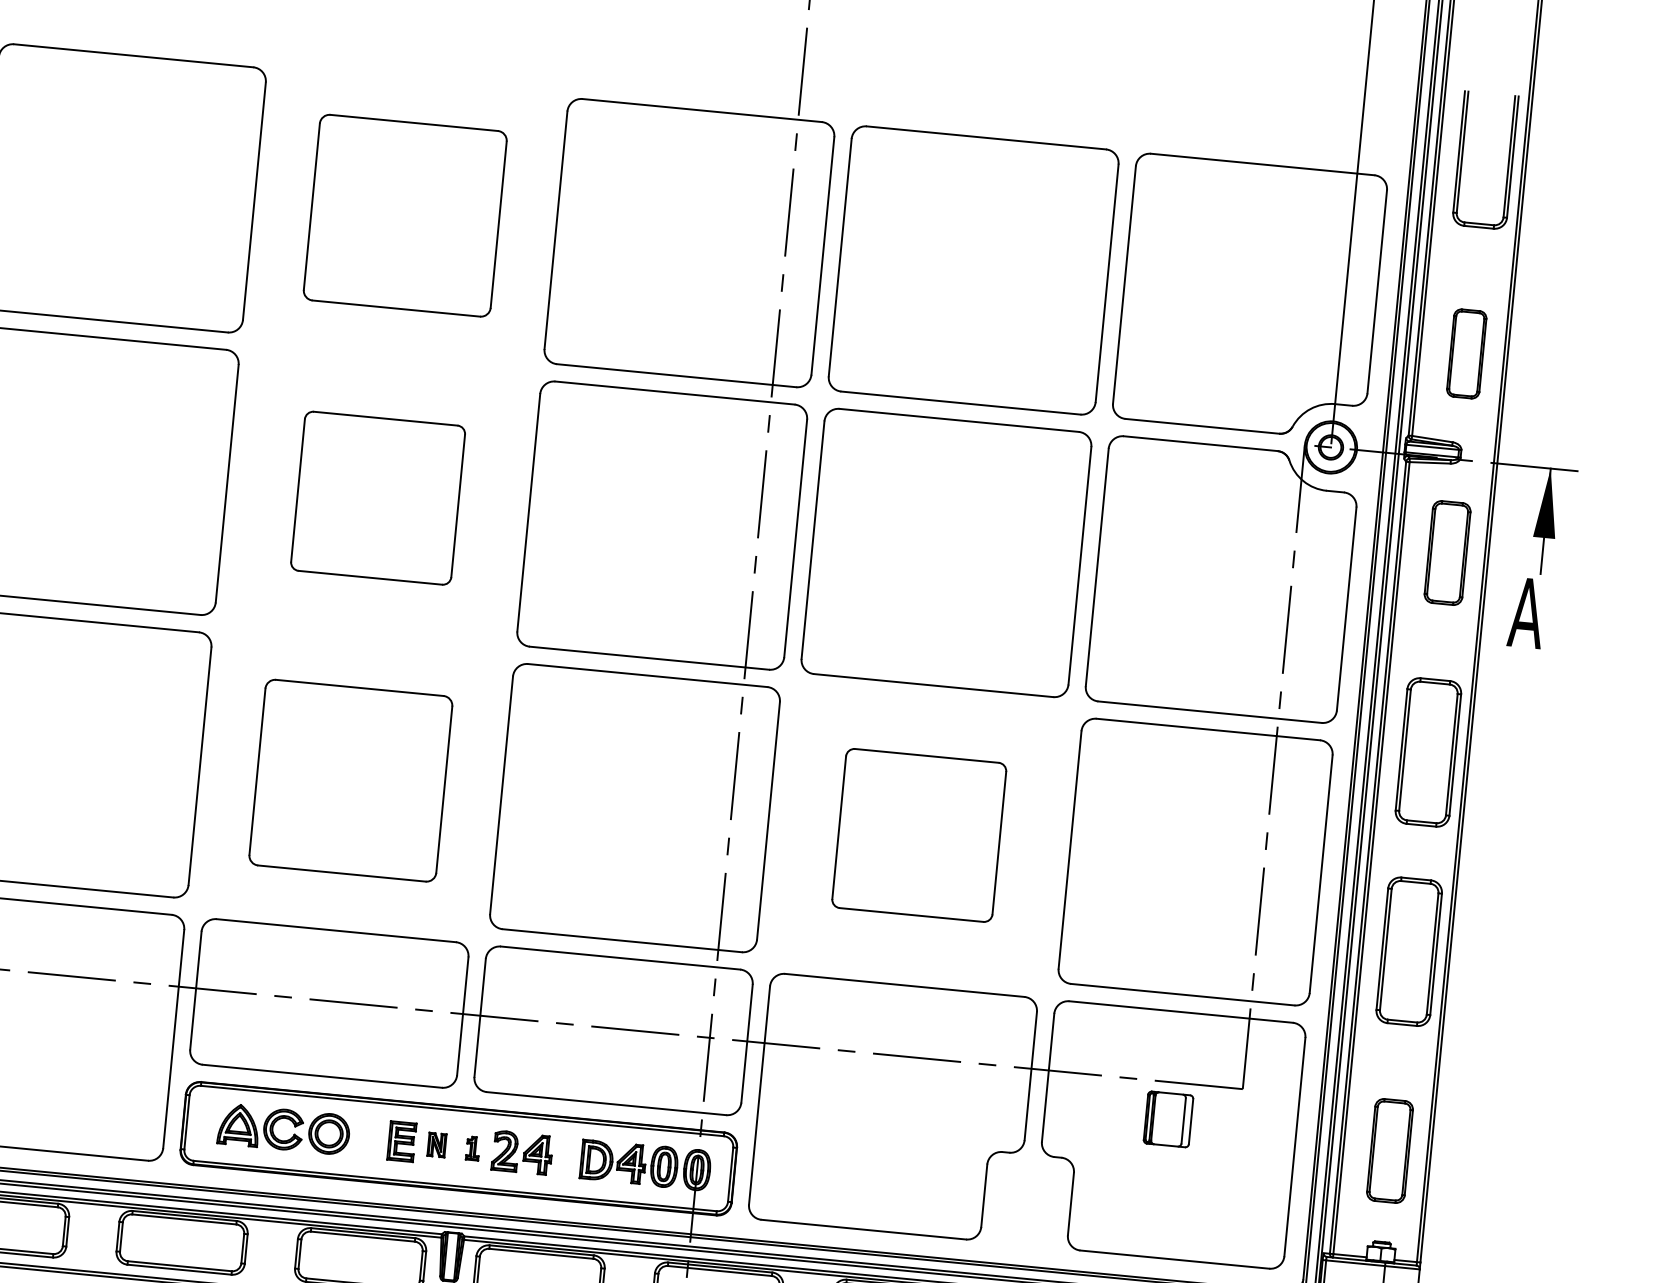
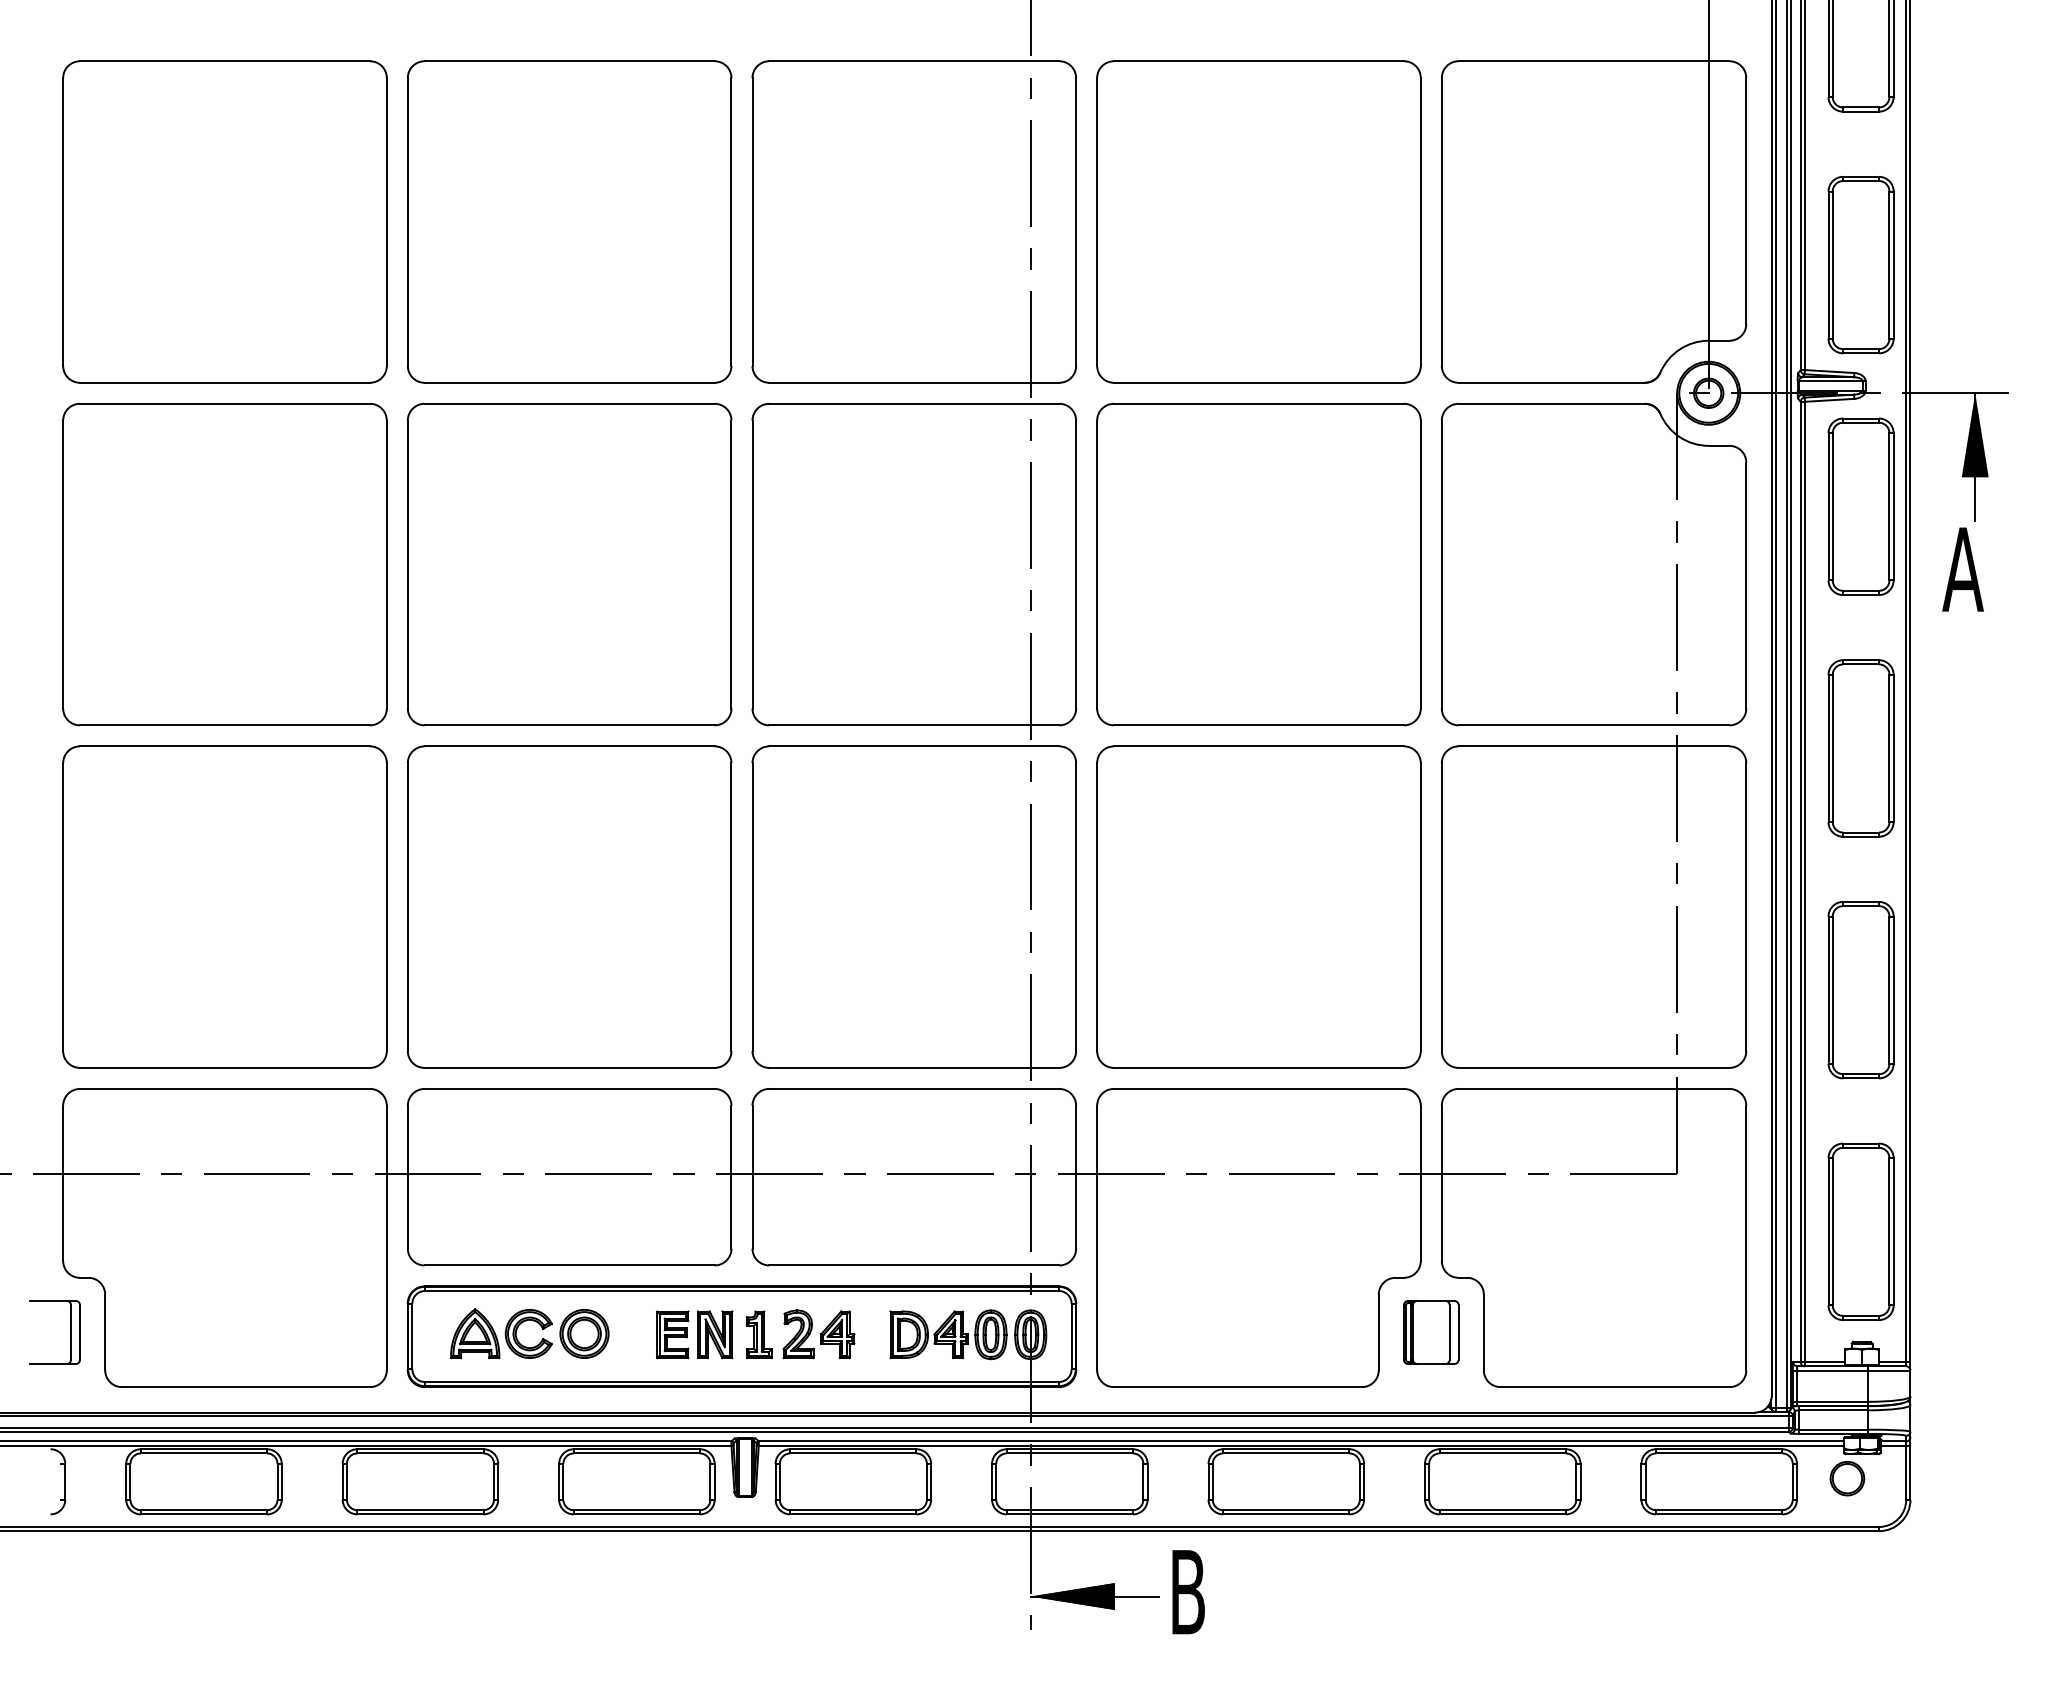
part: (405, 215) -> (569, 221), size x1.43
part: (1466, 354) -> (1860, 265), size x1.67
part: (377, 498) -> (569, 564), size x1.67
part: (1447, 552) -> (1860, 506), size x1.43
part: (350, 780) -> (569, 906), size x1.43
part: (918, 834) -> (1258, 906), size x1.67
part: (1168, 1119) -> (1431, 1332), moved
part: (437, 1144) -> (715, 1334), size x1.67
part: (472, 1148) -> (758, 1334), size x1.67
part: (1389, 1150) -> (1860, 1231), size x1.43

